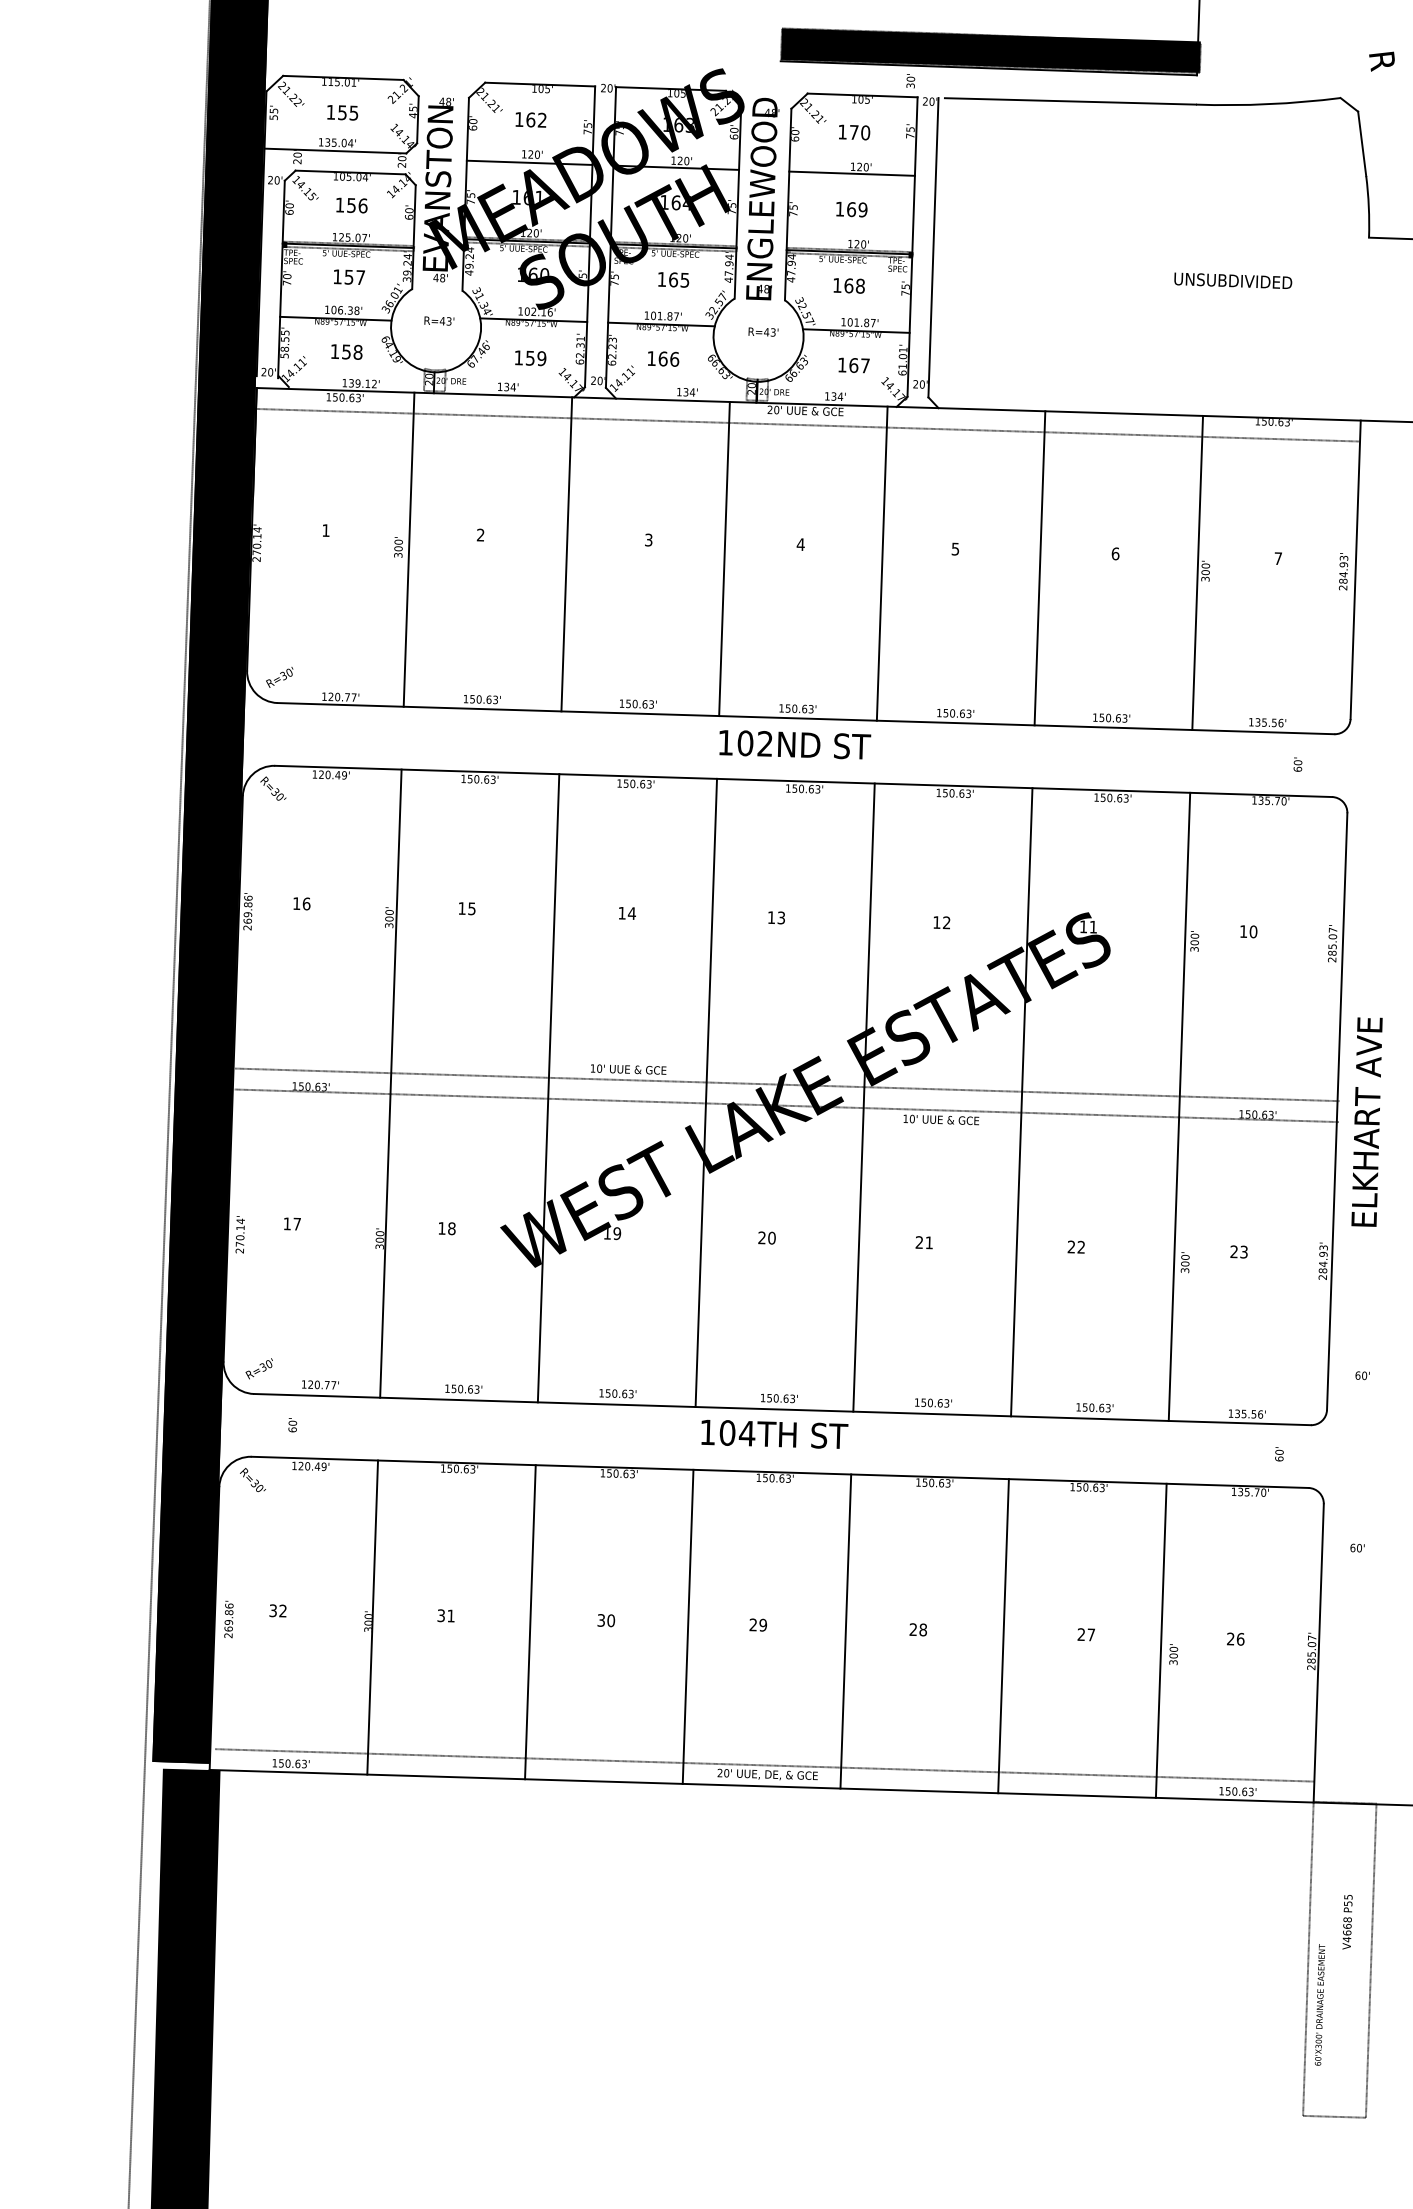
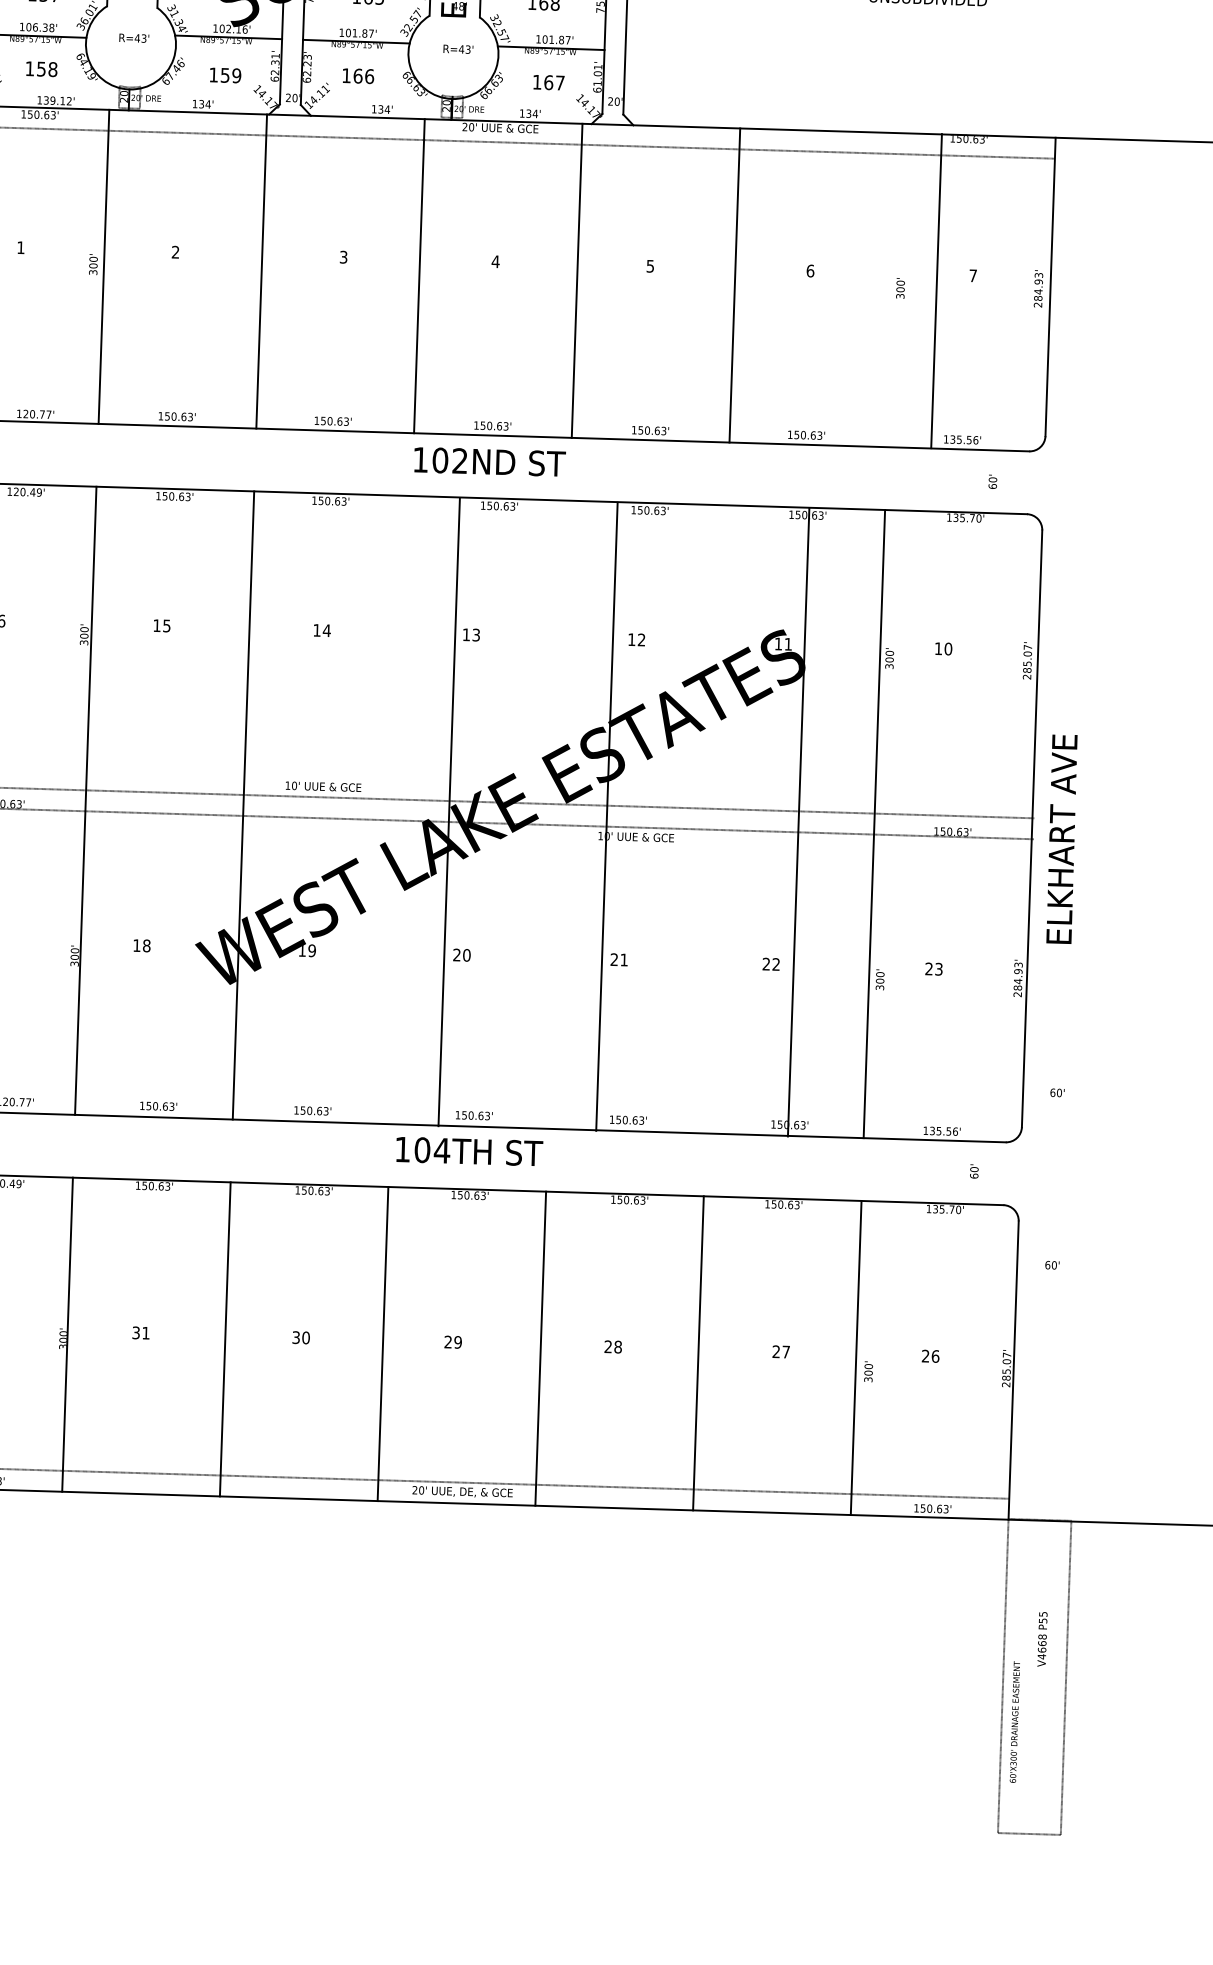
line: (1197, 572) -> (936, 290), moved
line: (706, 1092) -> (449, 811), moved
line: (863, 1097) -> (606, 816), moved
line: (1021, 1102) -> (798, 822), moved

